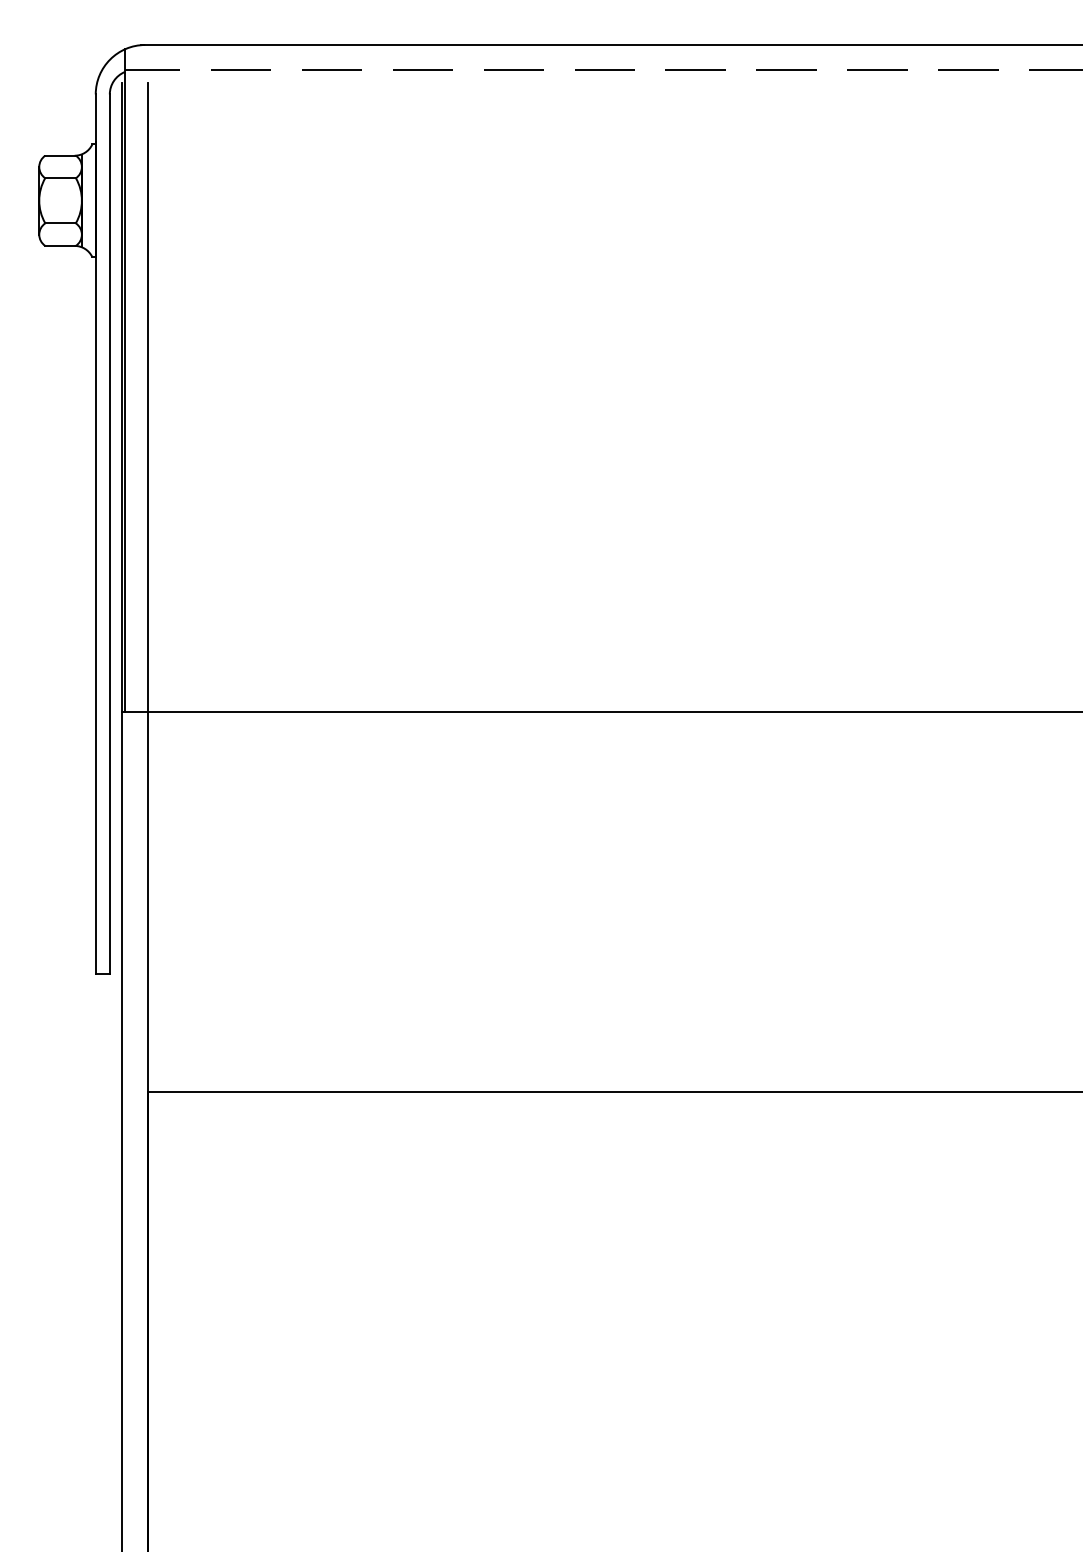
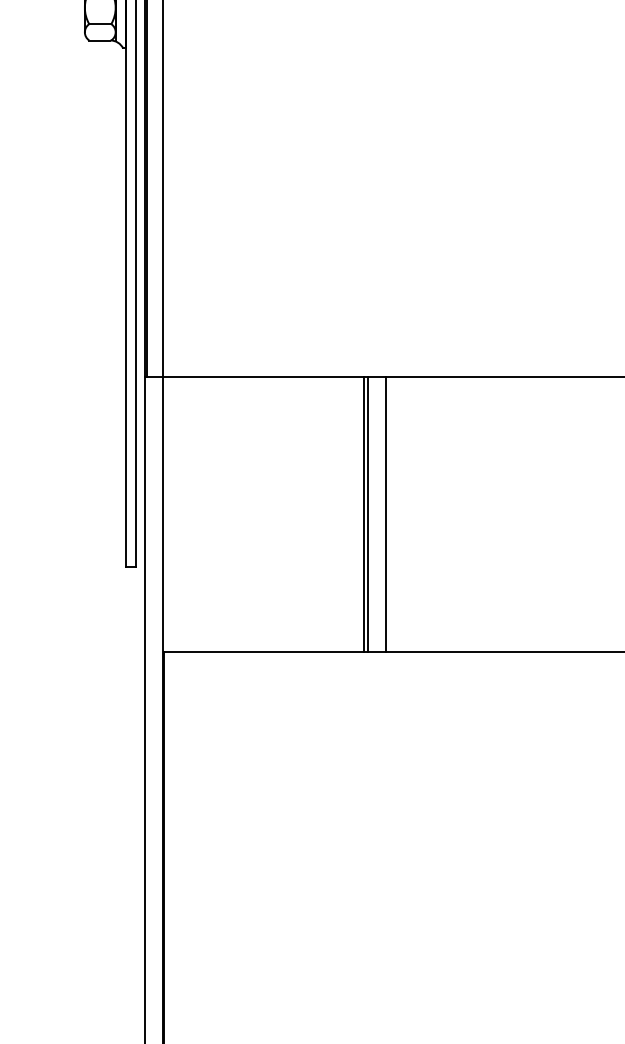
line: (425, 901) -> (364, 514), added
line: (431, 901) -> (368, 514), added
line: (455, 901) -> (385, 514), added

